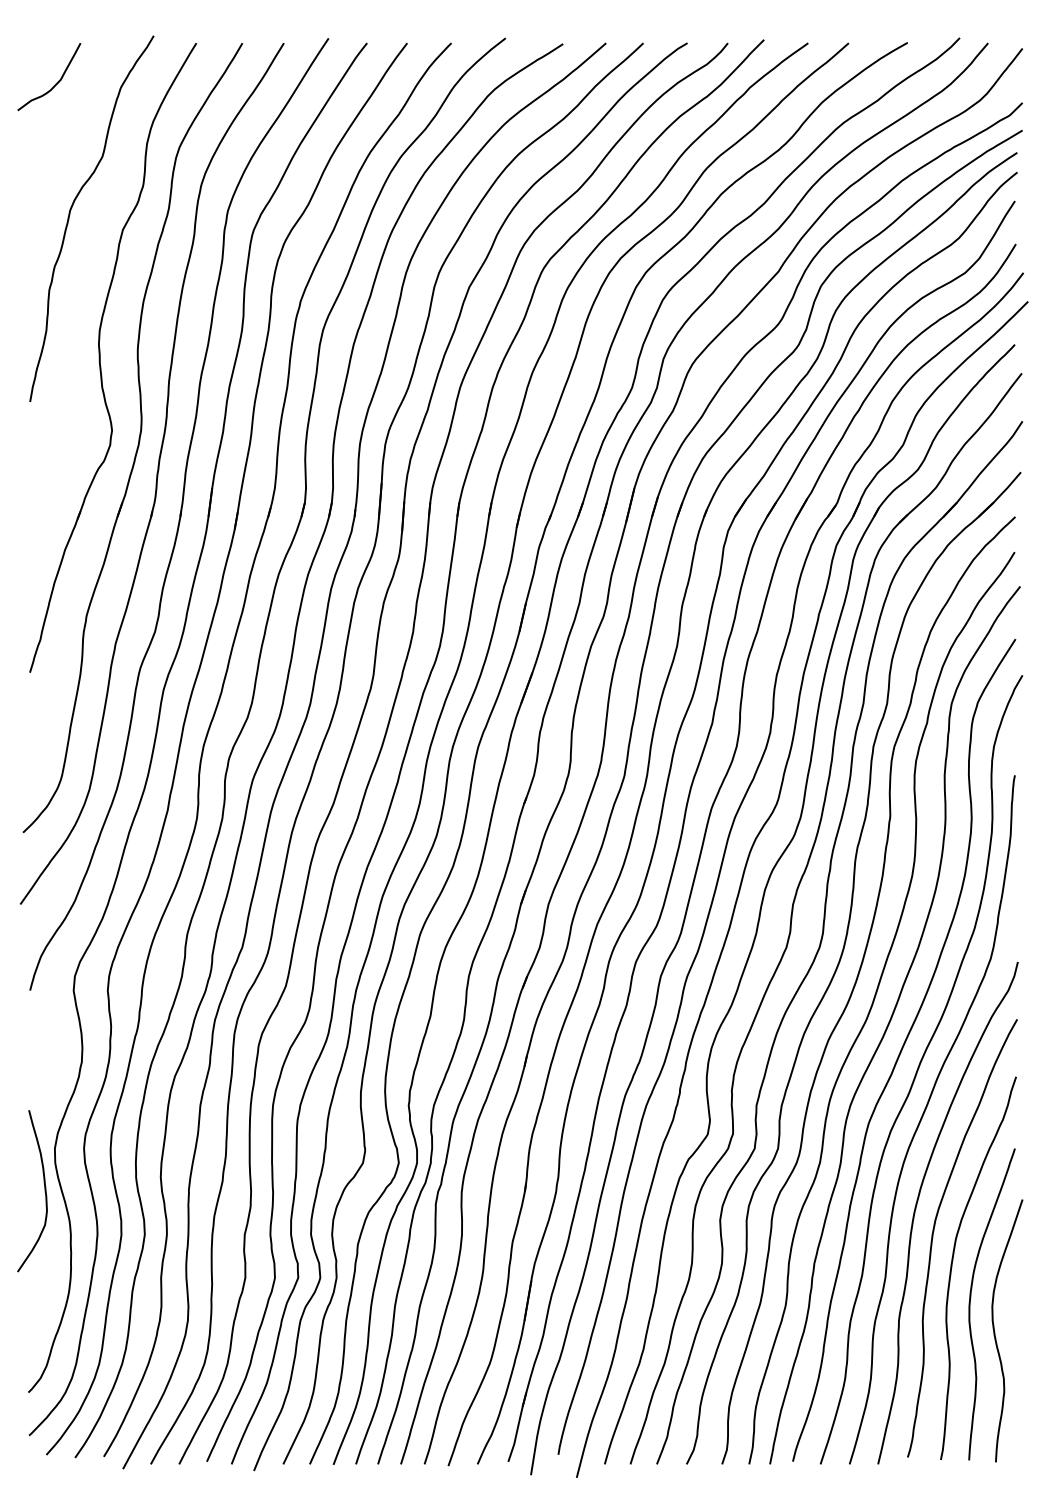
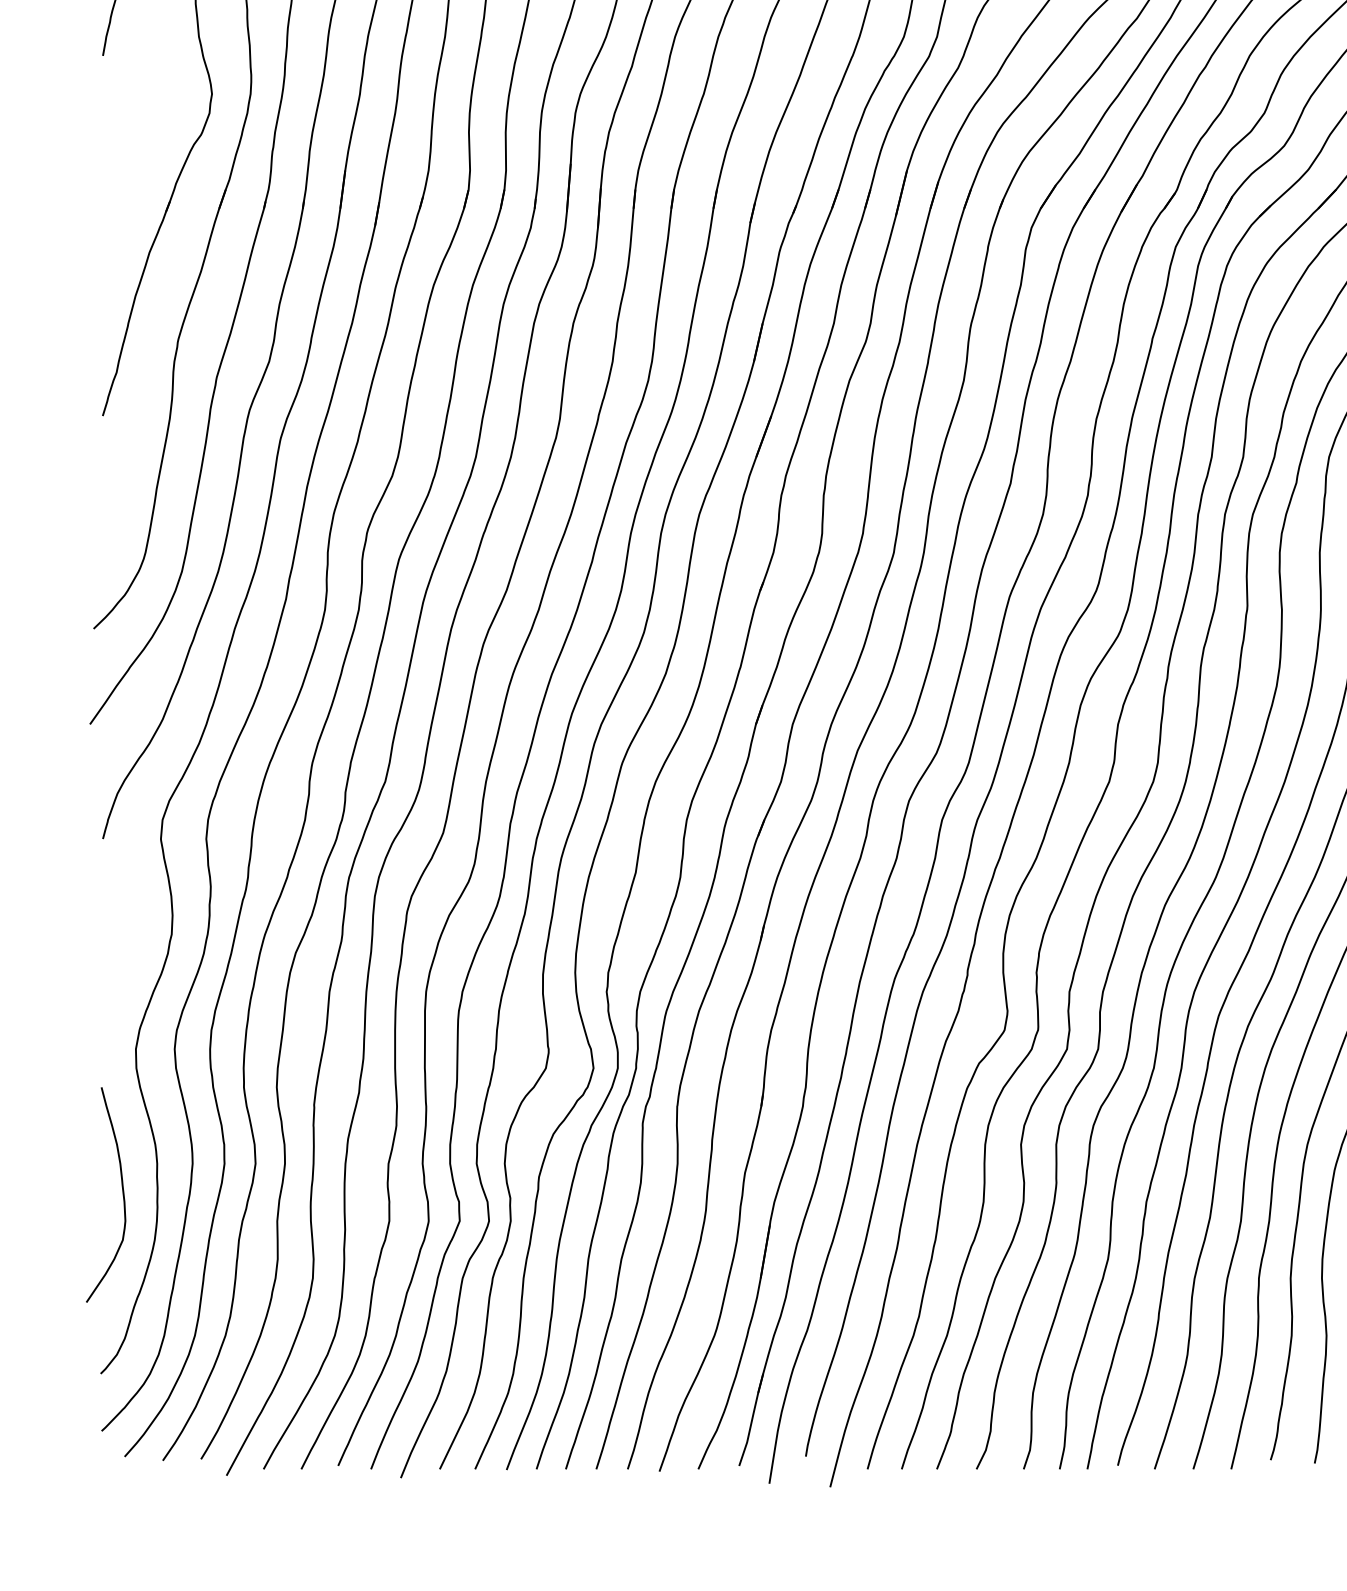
curve: (44, 1191) -> (122, 1195), moved

